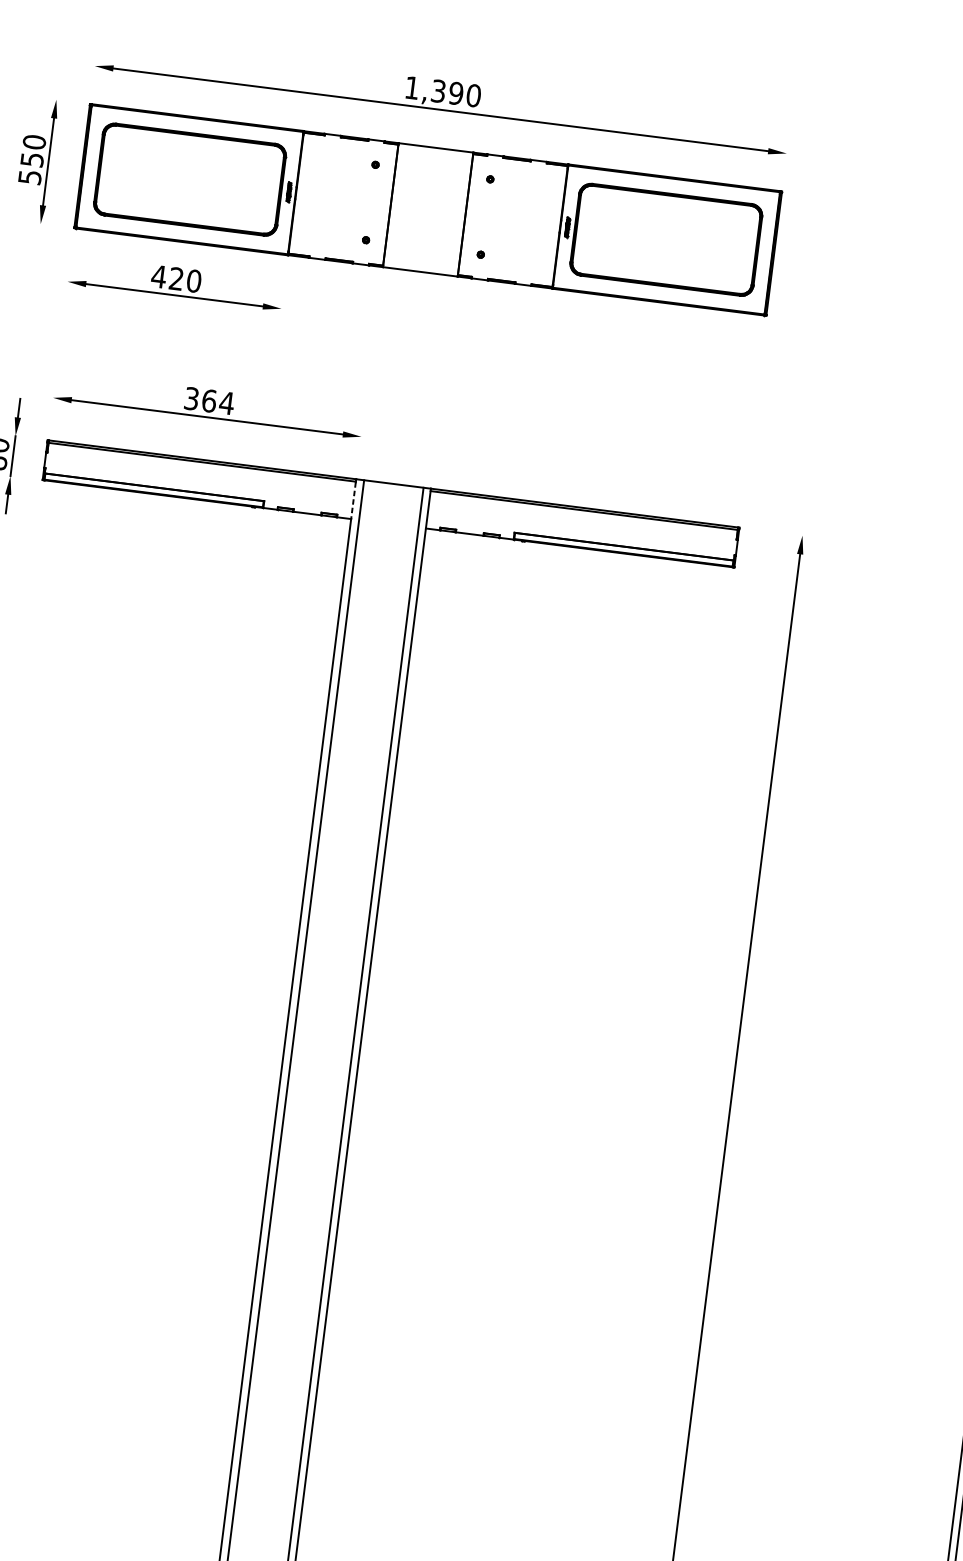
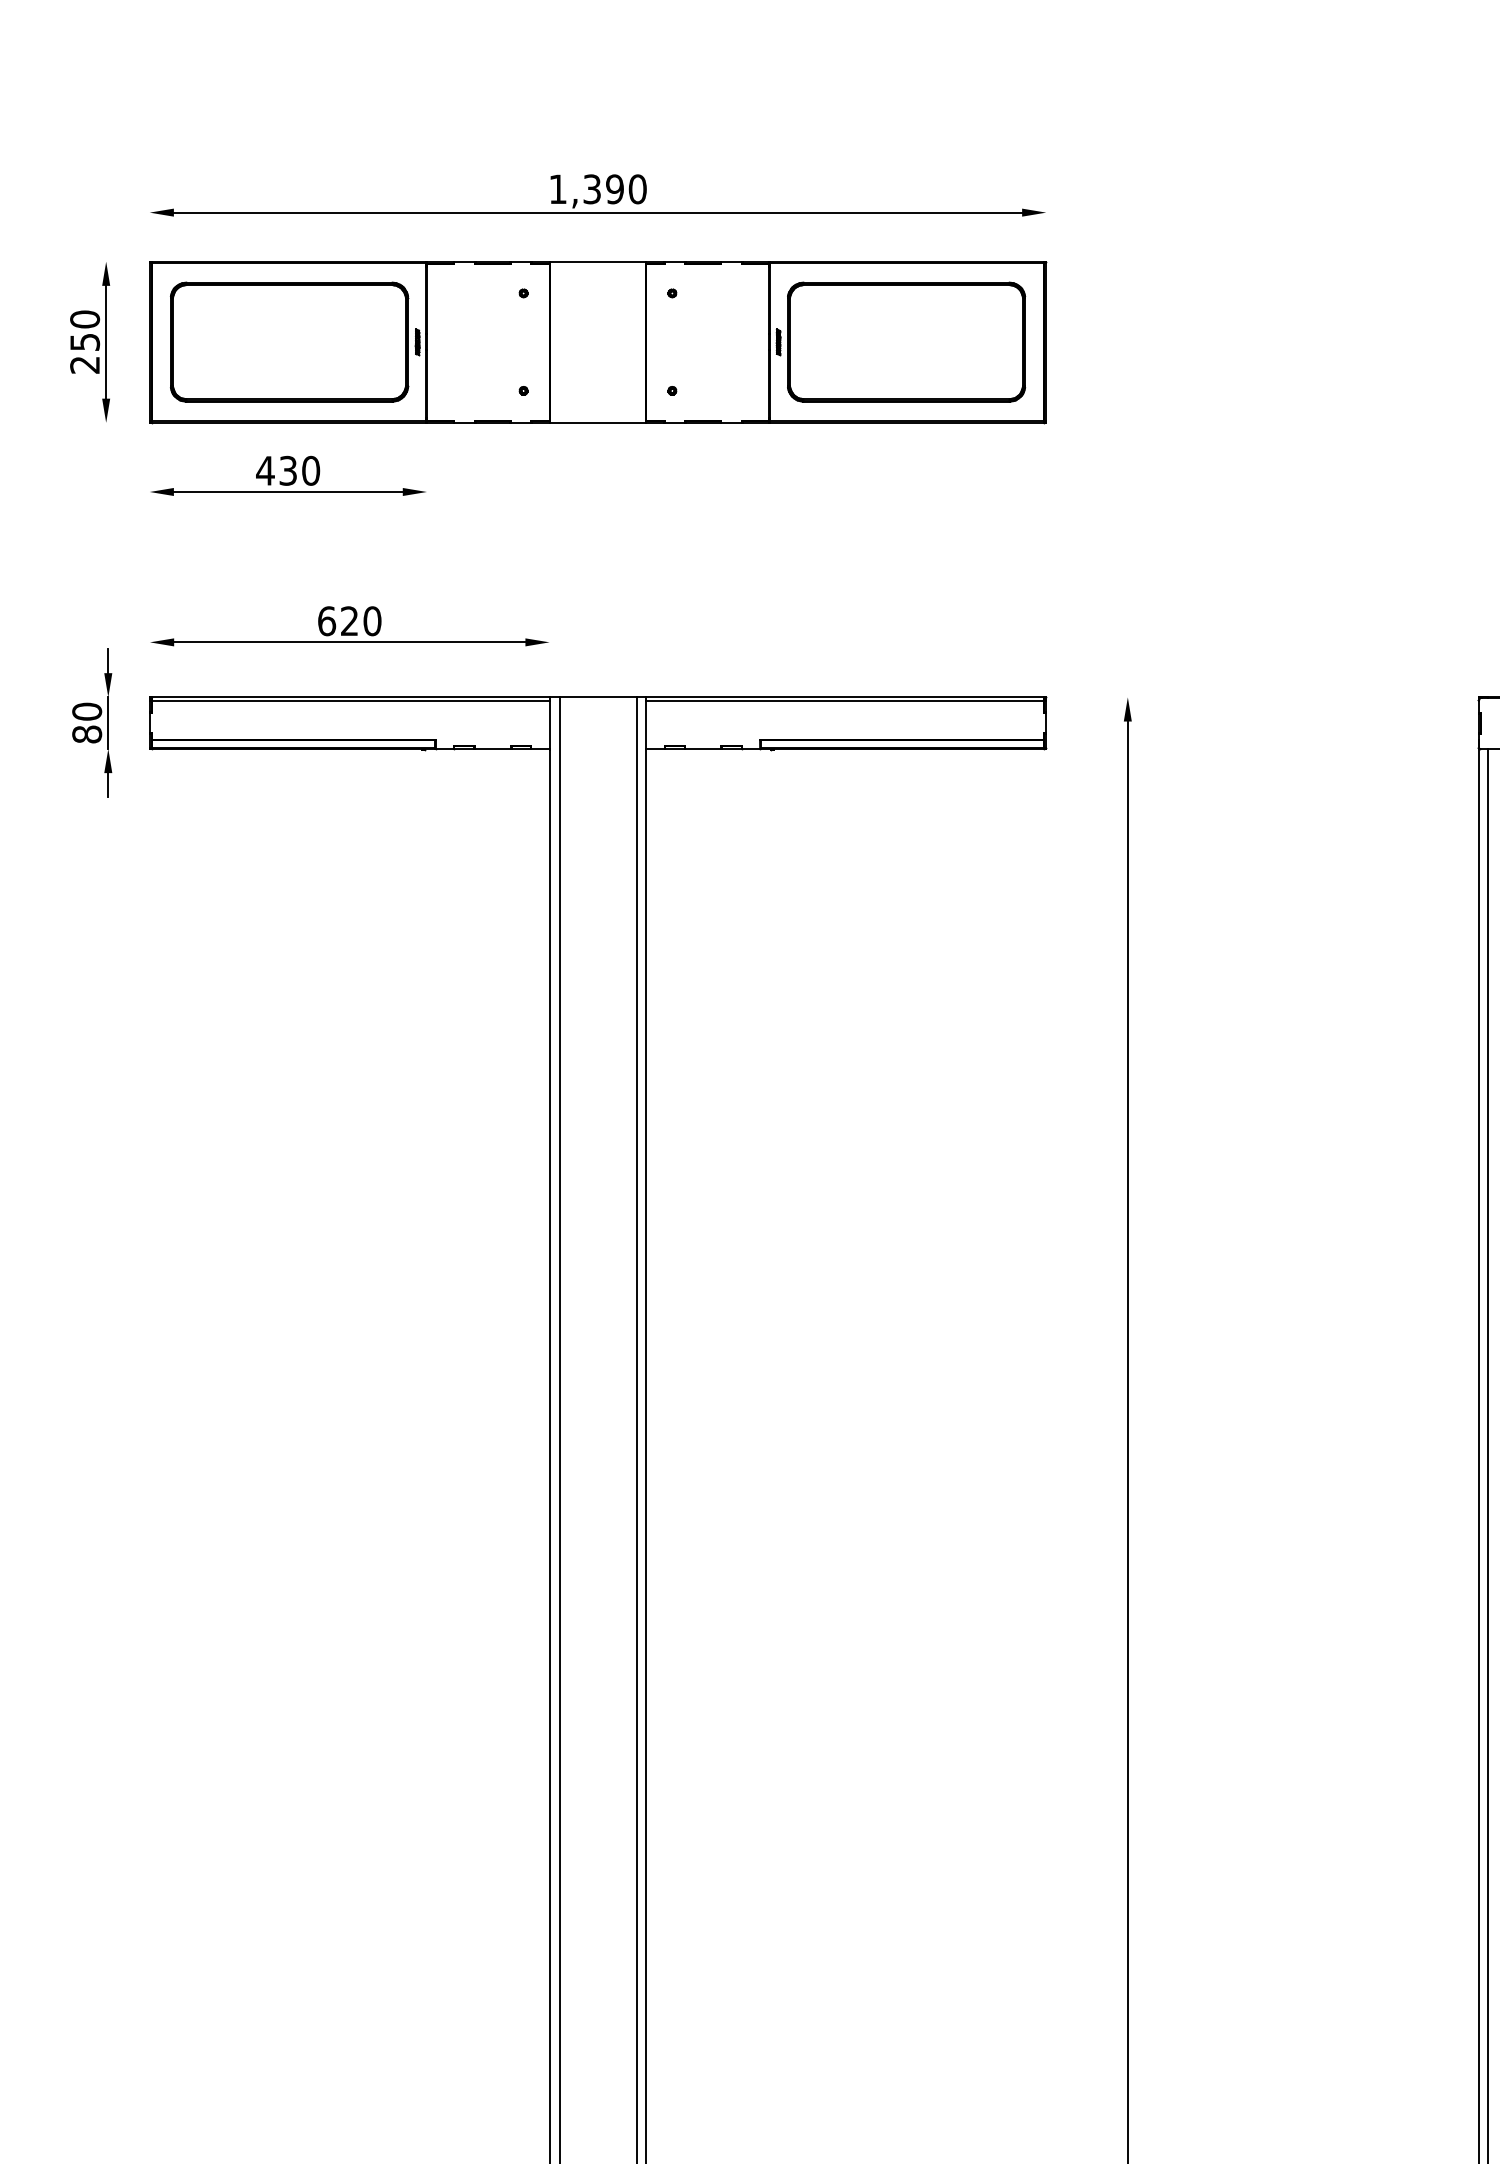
text: (30, 177) -> (85, 364), 550 -> 250
text: (176, 278) -> (287, 470), 420 -> 430
text: (209, 401) -> (349, 621), 364 -> 620
line: (353, 501) -> (549, 726), dashed -> solid

